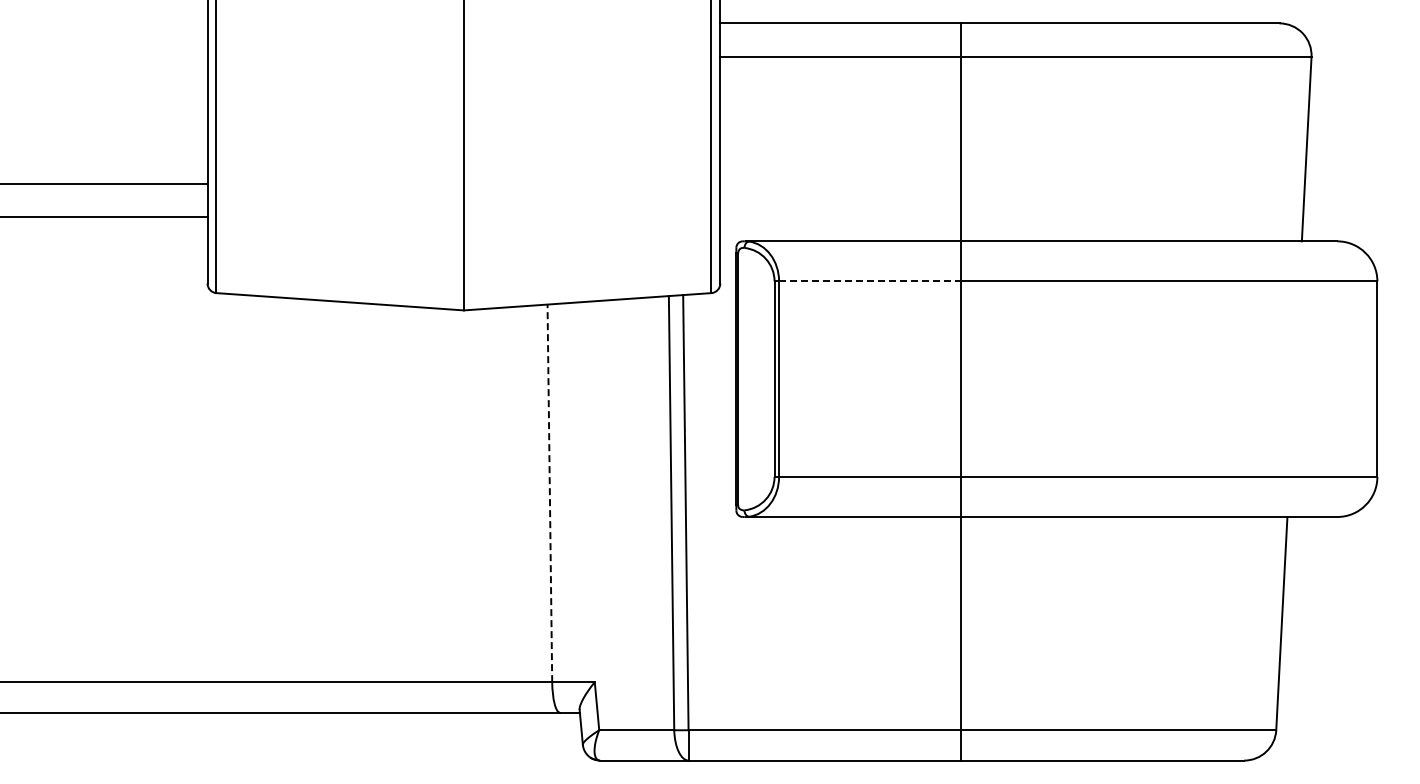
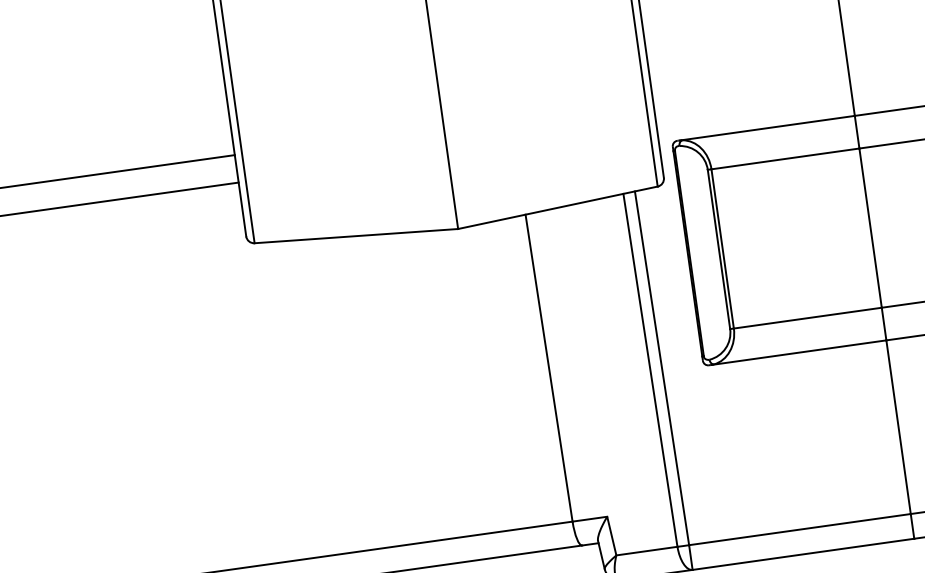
line: (869, 281) -> (785, 159), dashed -> solid
line: (549, 493) -> (548, 368), dashed -> solid

